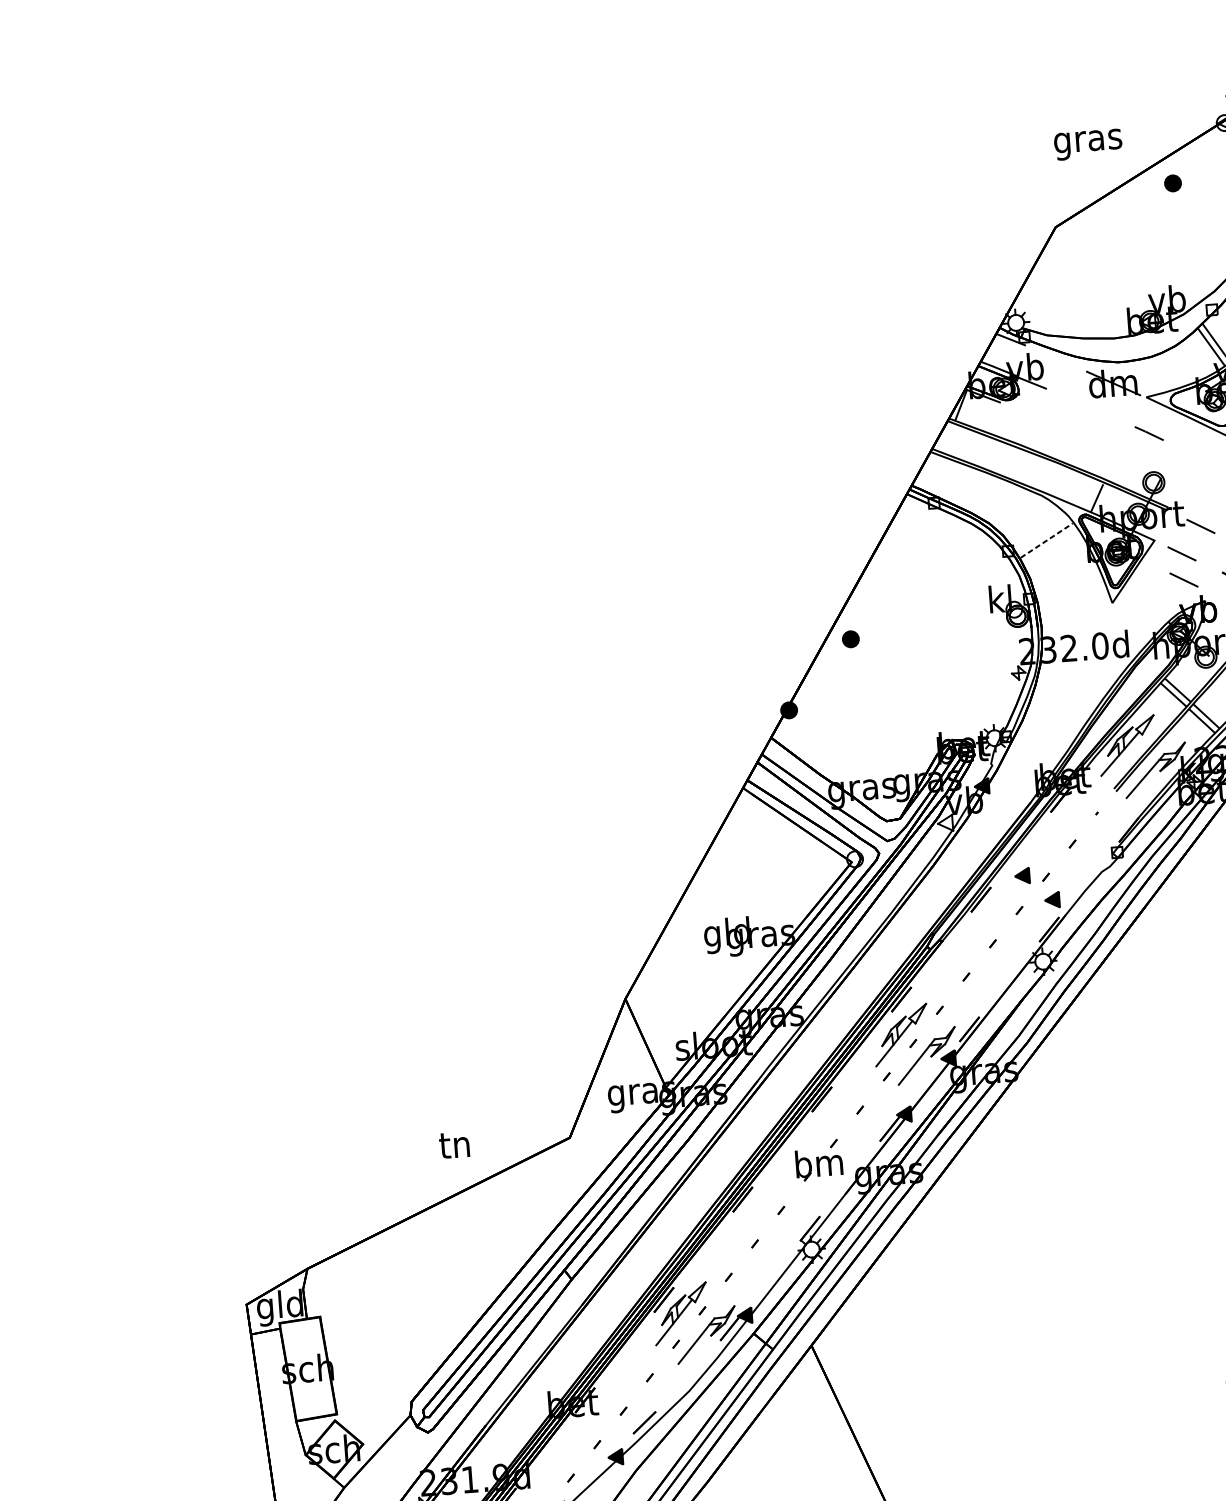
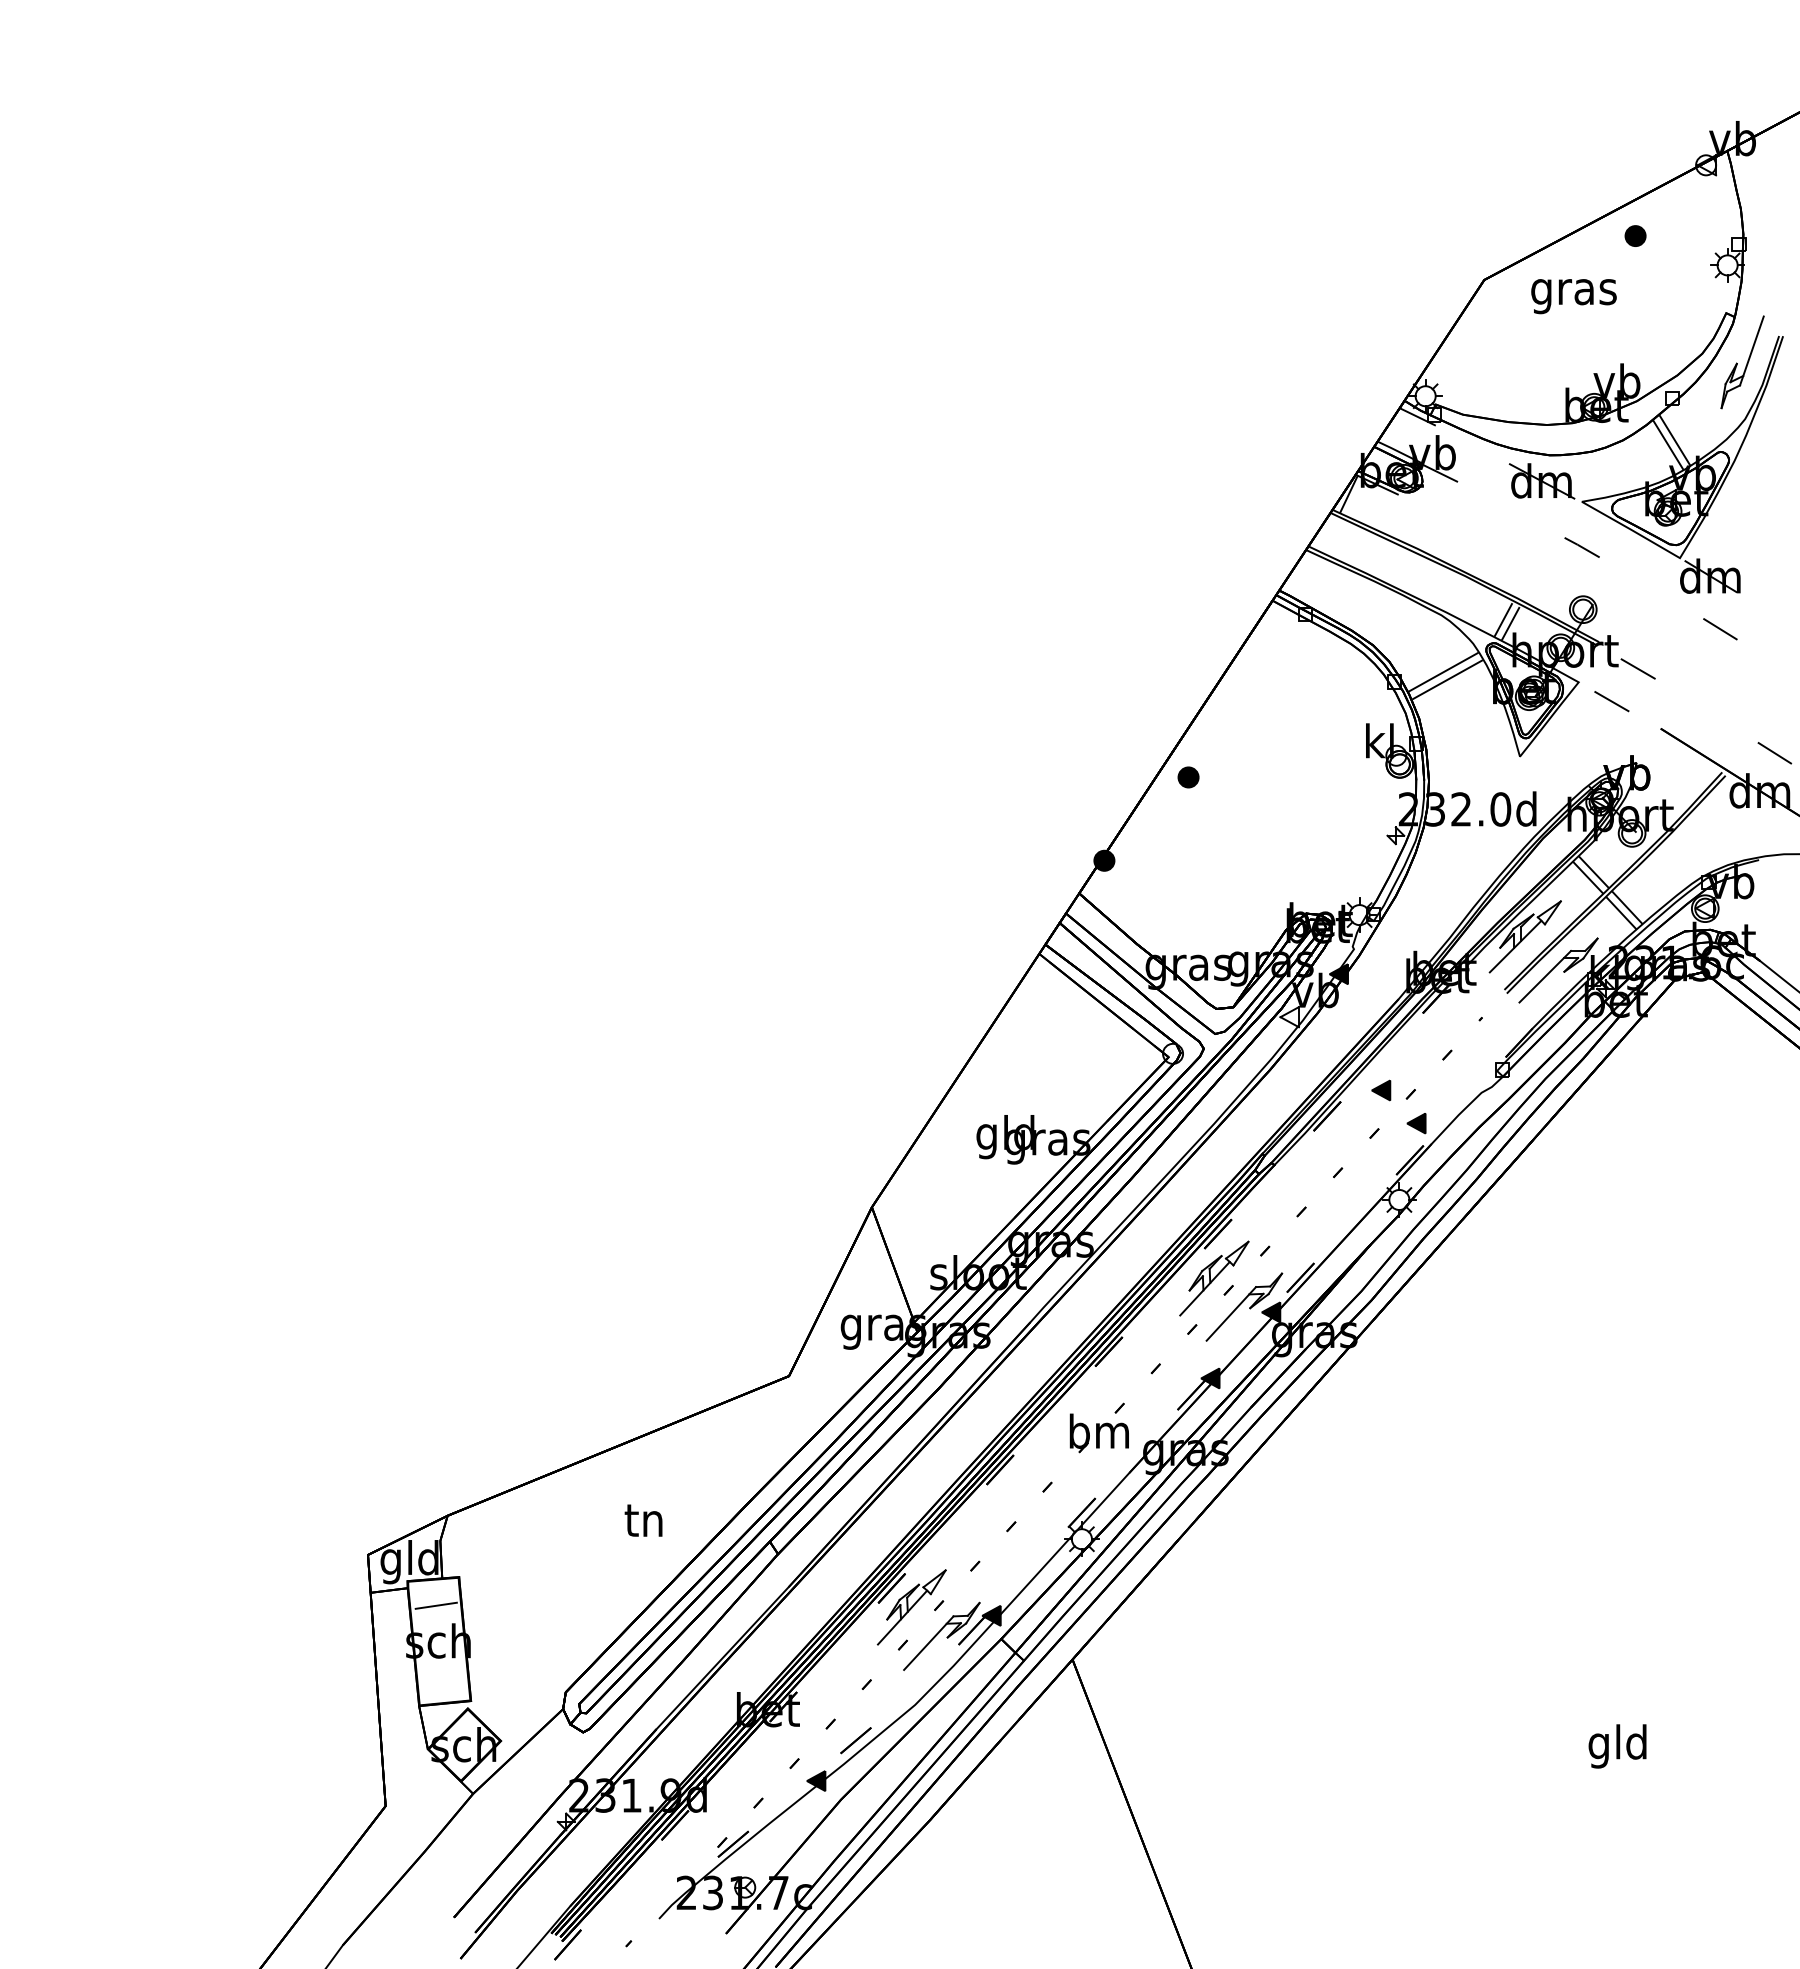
text: (1087, 144) -> (1573, 296), moved
line: (1090, 495) -> (1502, 619), added
line: (1046, 540) -> (1443, 671), dashed -> solid
line: (1050, 546) -> (1447, 679), added
line: (1183, 580) -> (1611, 734), removed
text: (454, 1145) -> (643, 1520), moved
line: (303, 1340) -> (435, 1605), added

